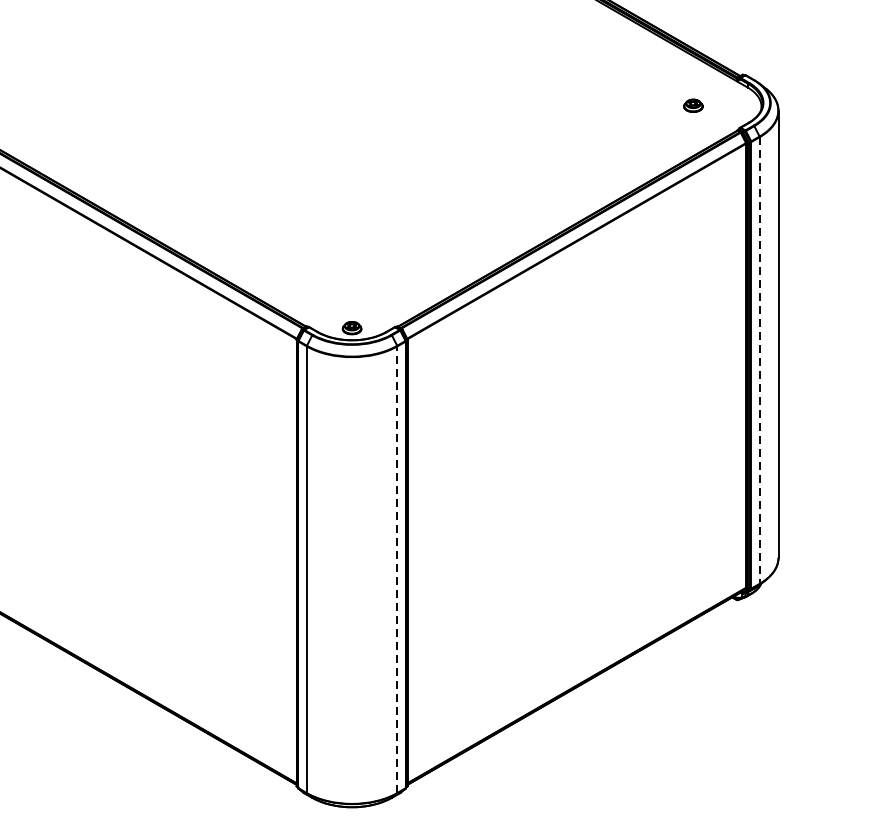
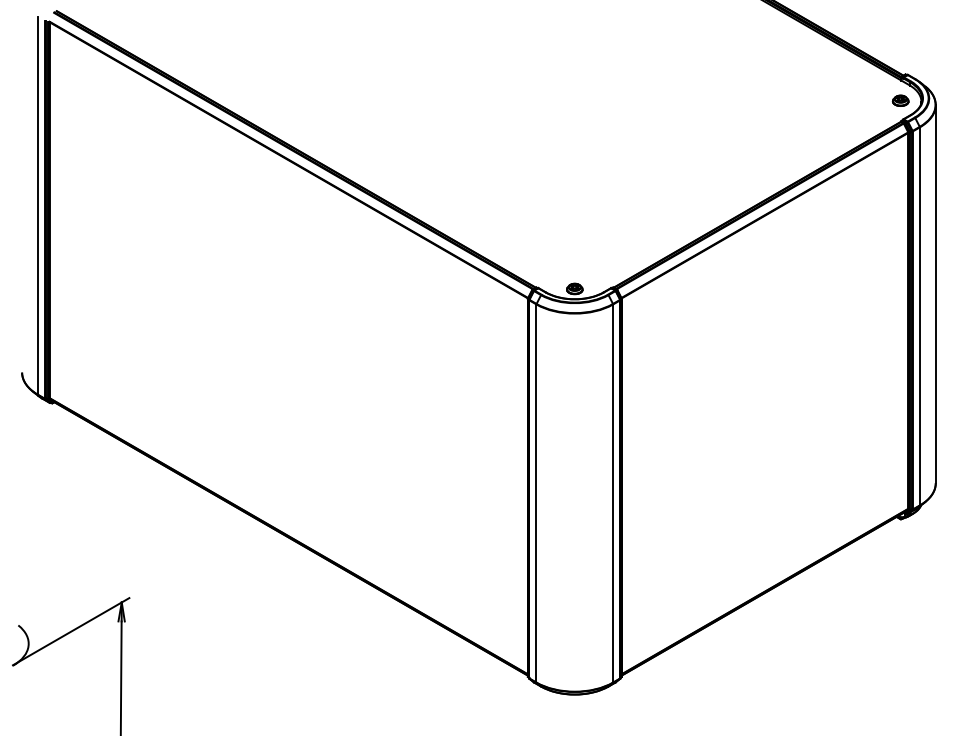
part: (693, 105) -> (900, 100), moved
line: (759, 360) -> (919, 316), dashed -> solid
line: (397, 569) -> (613, 493), dashed -> solid

